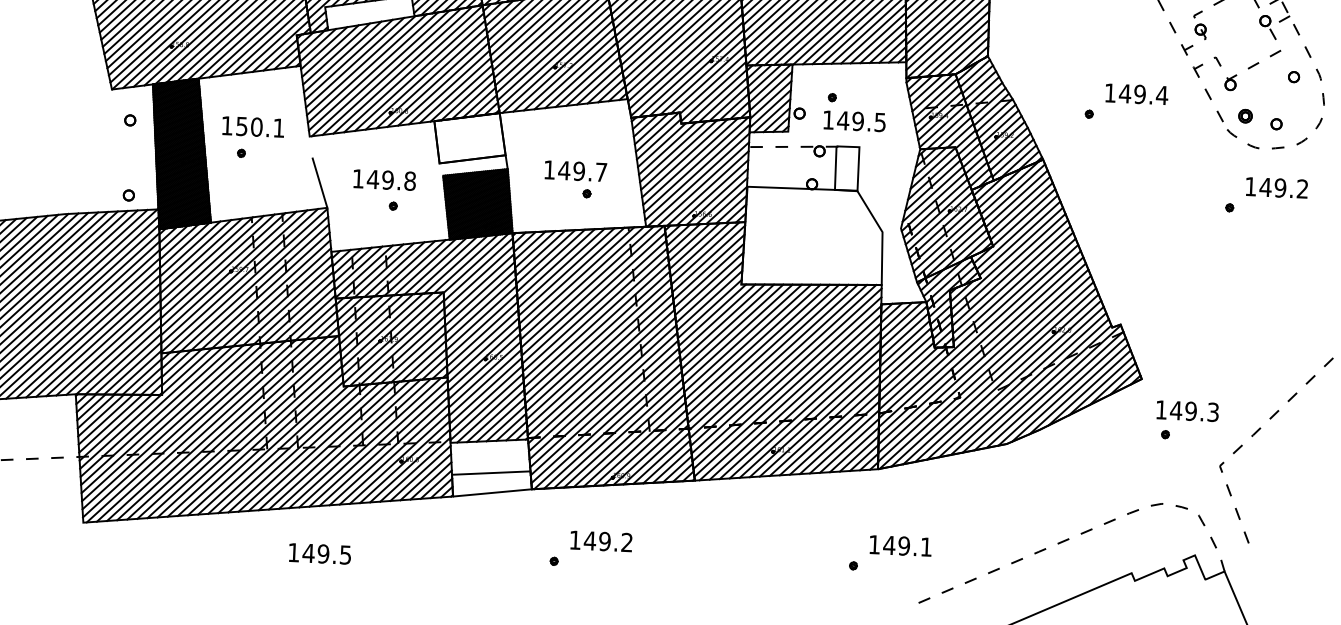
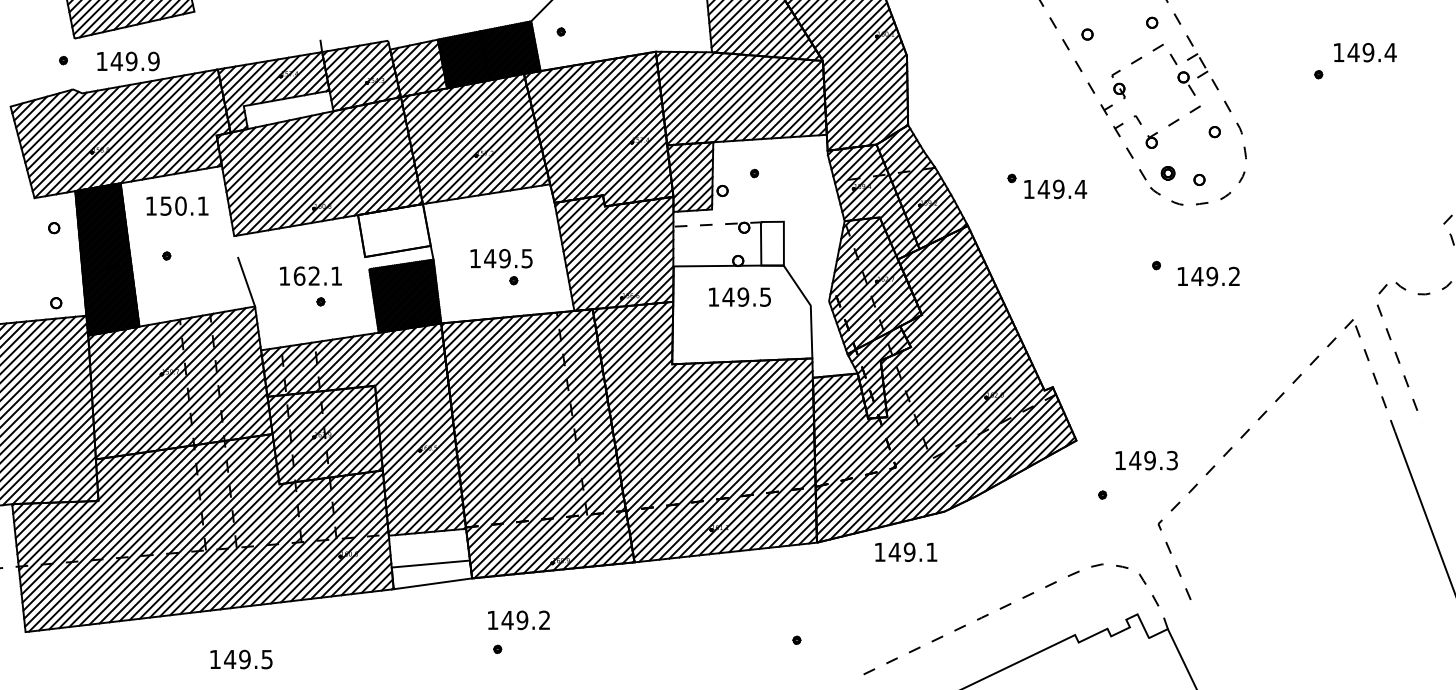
text: (1136, 94) -> (1055, 189), moved
text: (854, 120) -> (739, 296), moved
text: (253, 126) -> (177, 205), moved
text: (600, 172) -> (526, 258), 149.7 -> 149.5
text: (391, 179) -> (317, 275), 149.8 -> 162.1
text: (1276, 187) -> (1208, 276), moved
text: (1187, 411) -> (1146, 460), moved
text: (600, 541) -> (518, 620), moved
text: (901, 545) -> (906, 551), moved
text: (320, 553) -> (241, 659), moved

